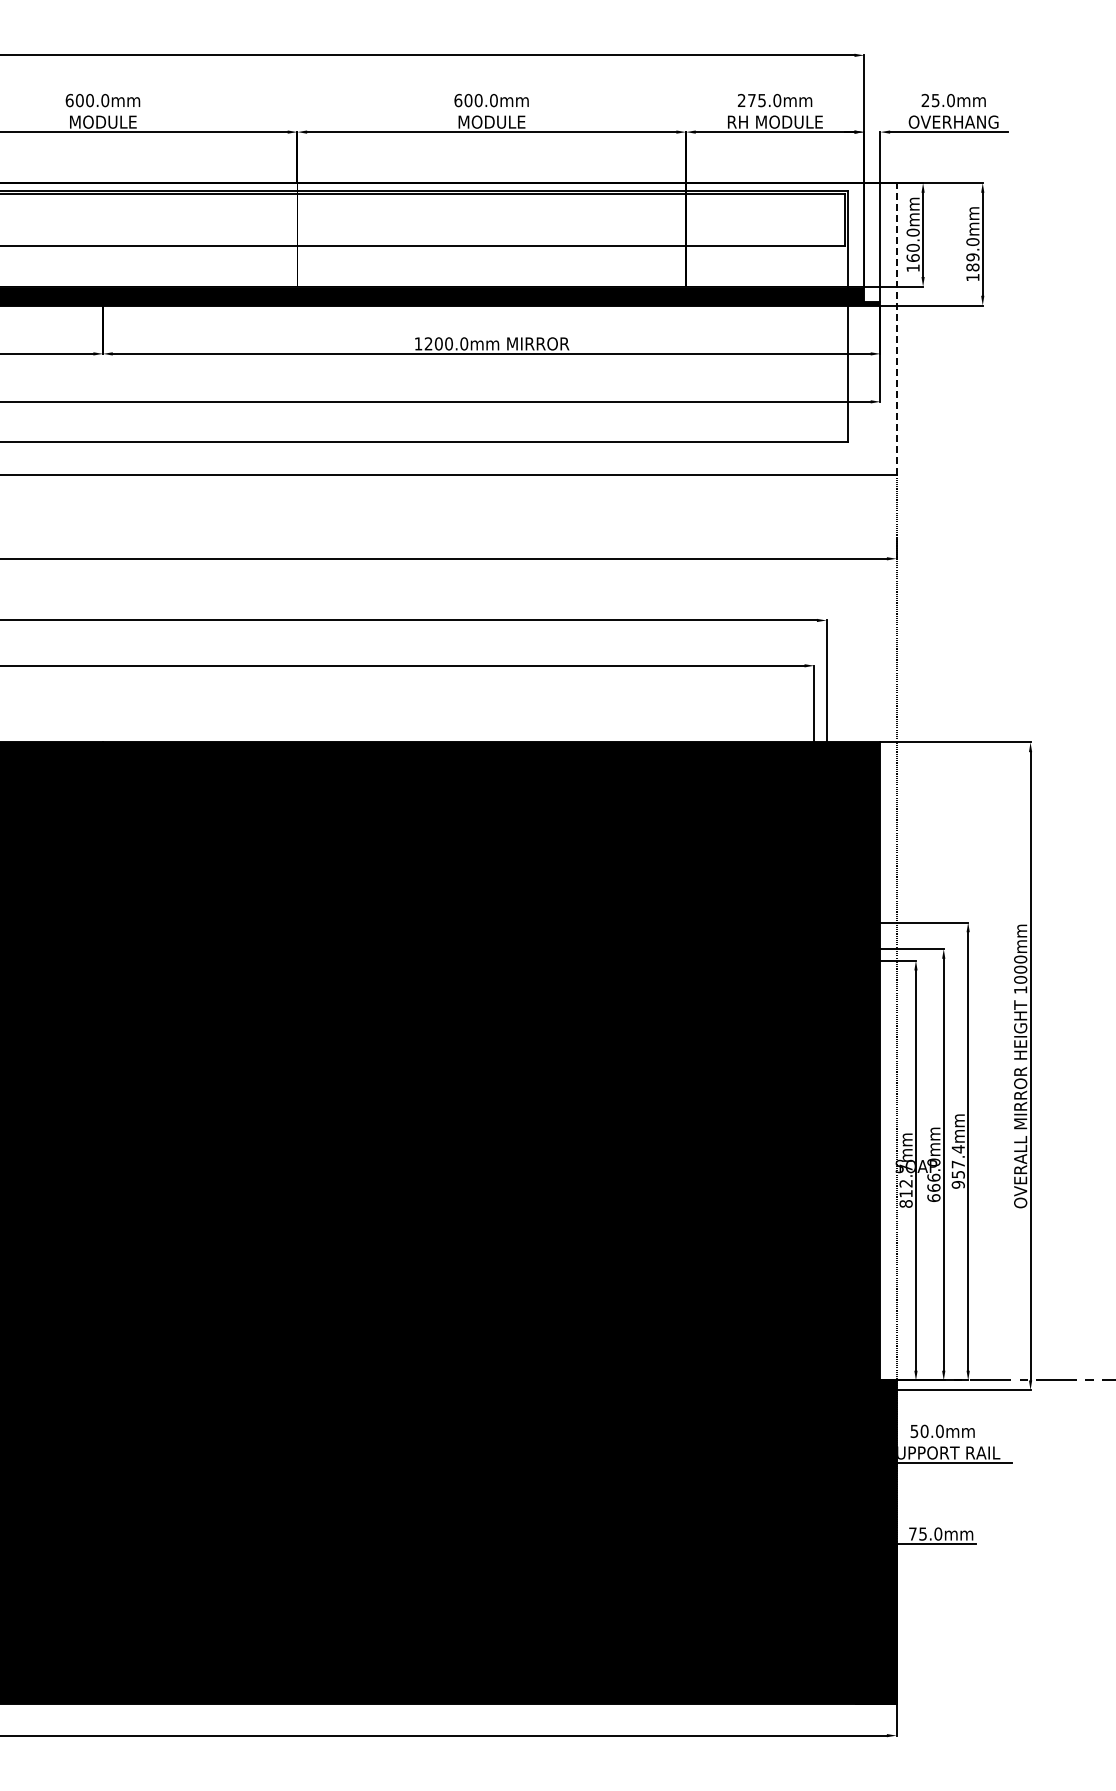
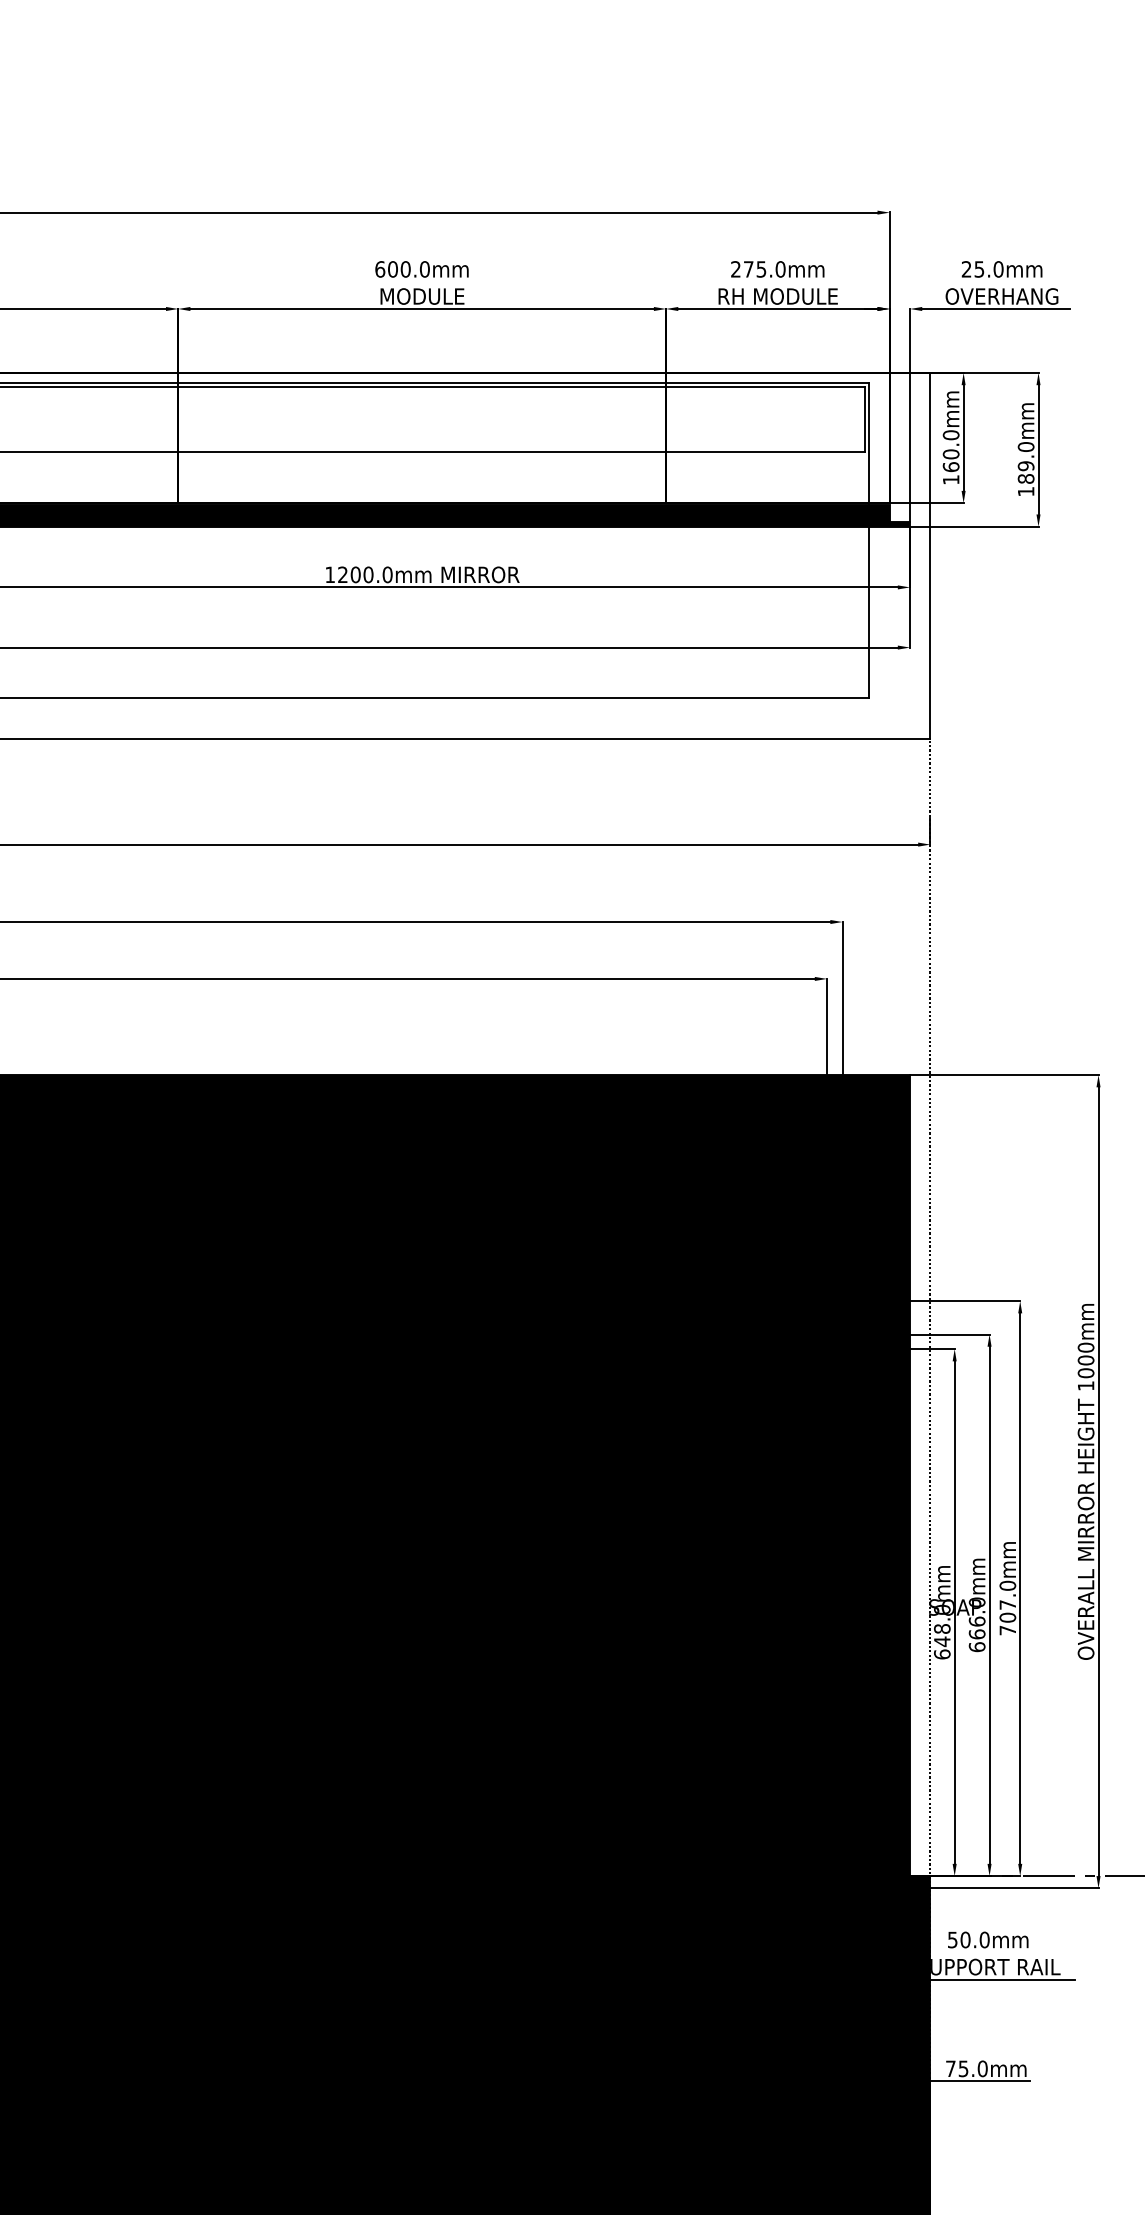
line: (896, 328) -> (930, 555), dashed -> solid
text: (957, 1166) -> (1006, 1607), 957.4mm -> 707.0mm
text: (905, 1185) -> (941, 1631), 812.7mm -> 648.0mm

